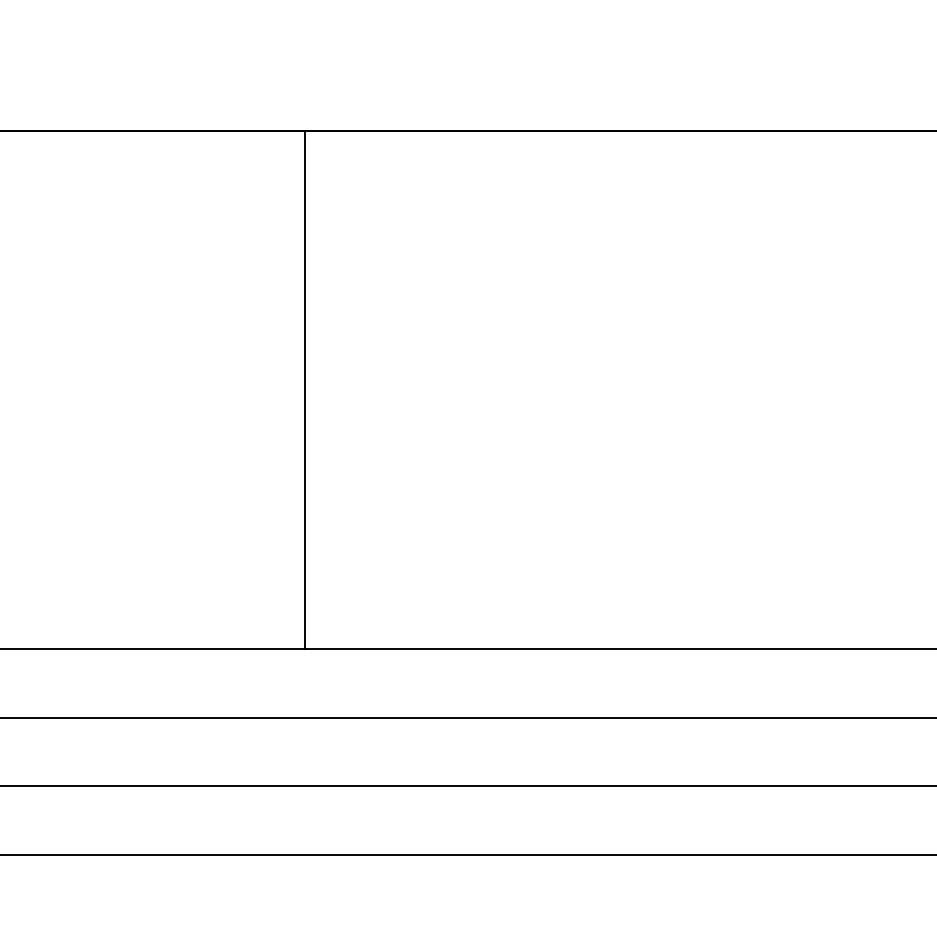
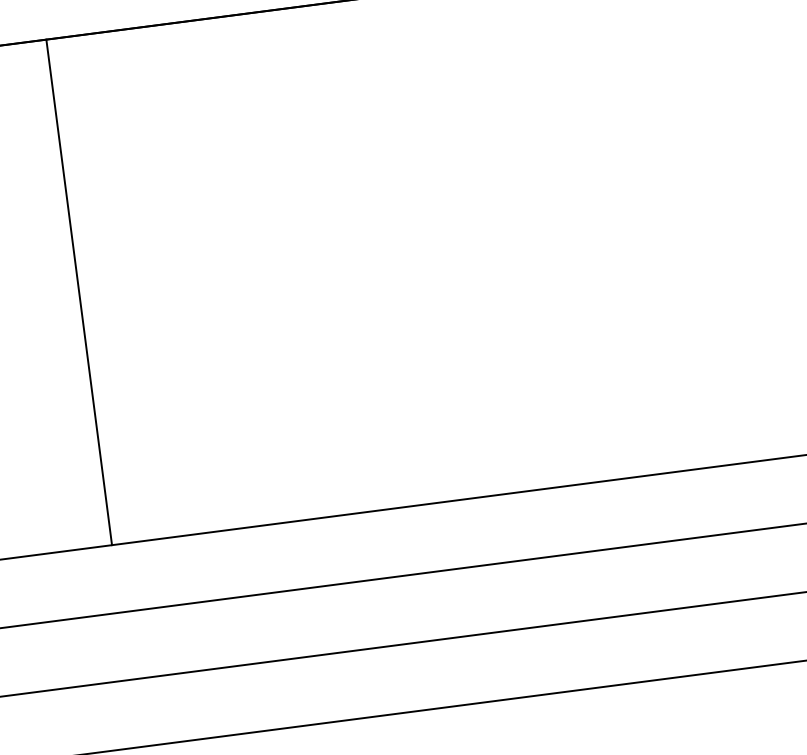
line: (305, 389) -> (79, 291), moved

